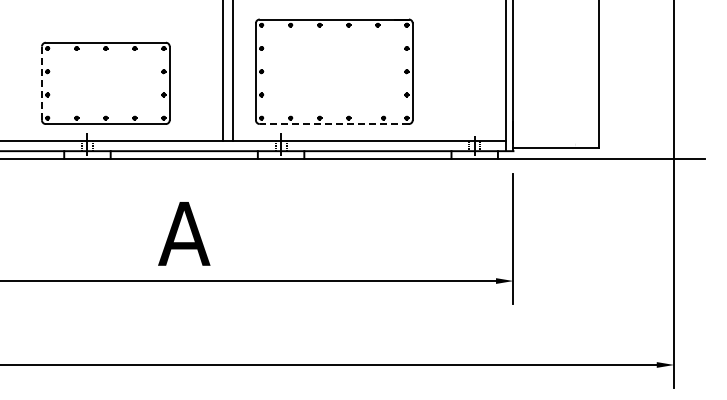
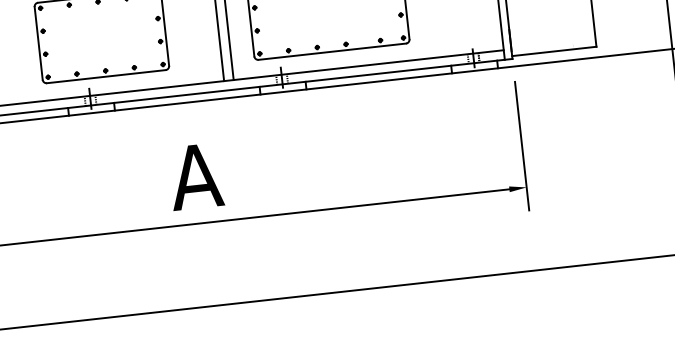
line: (41, 83) -> (38, 43), dashed -> solid
line: (334, 124) -> (332, 52), dashed -> solid

